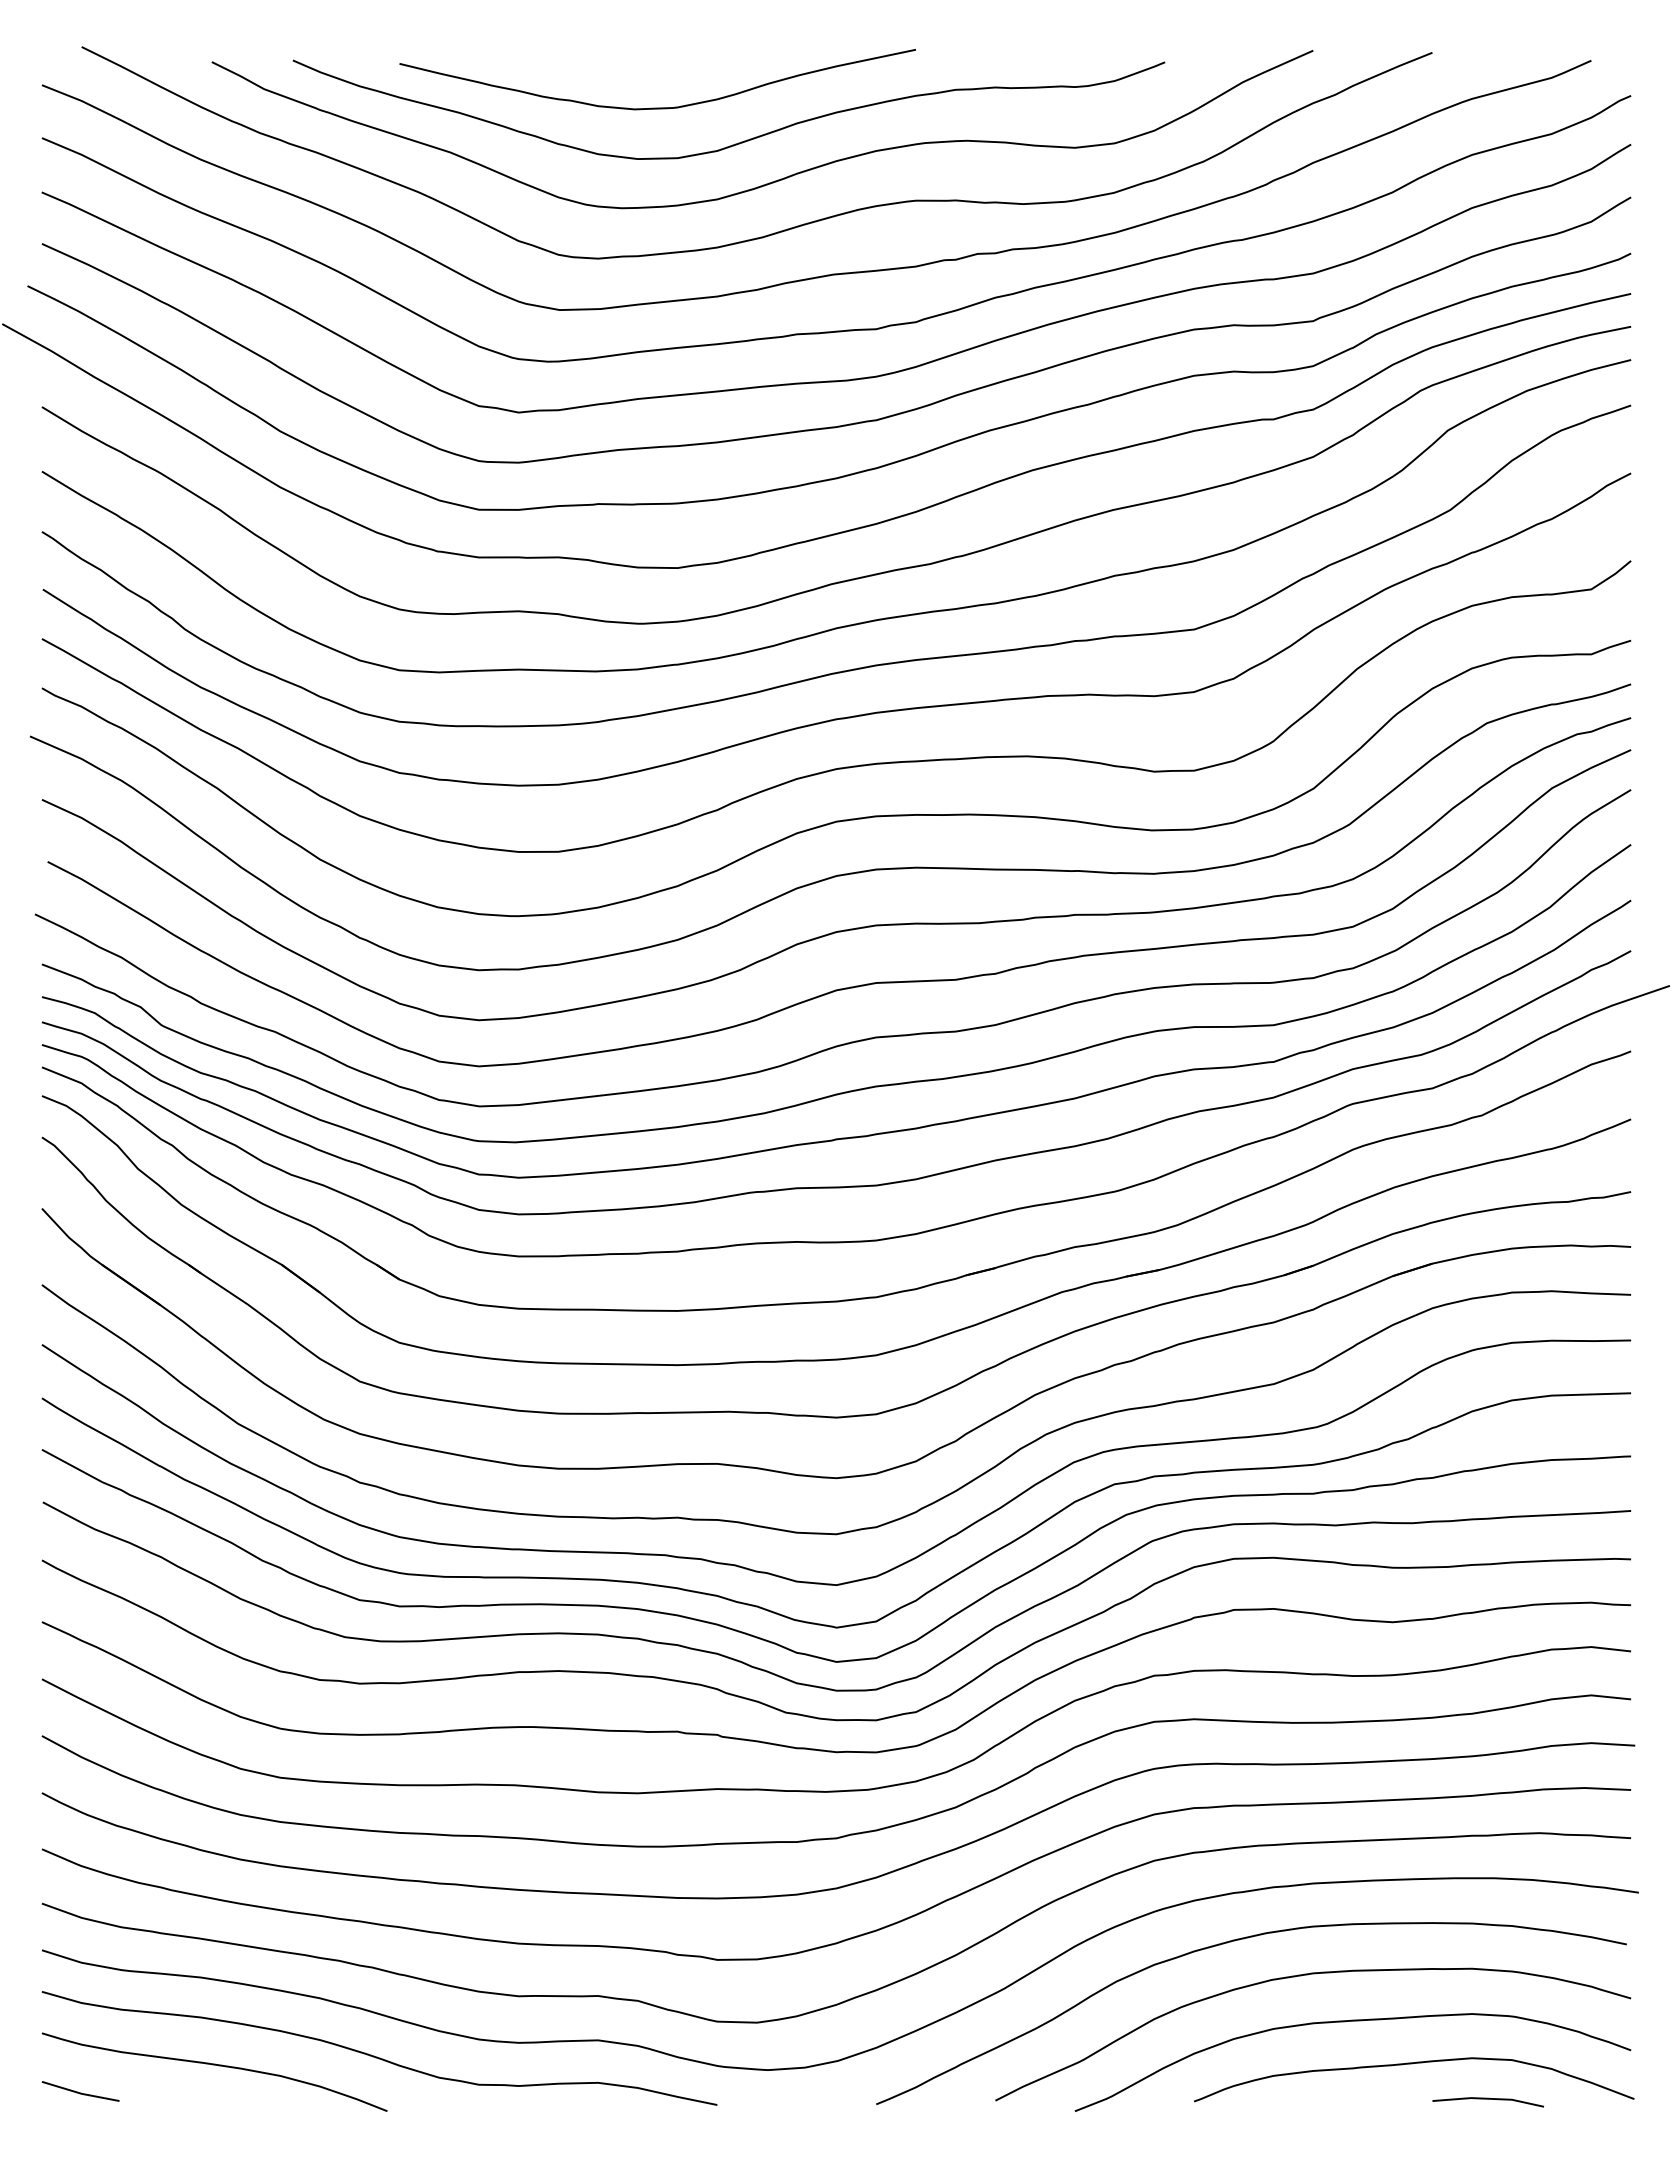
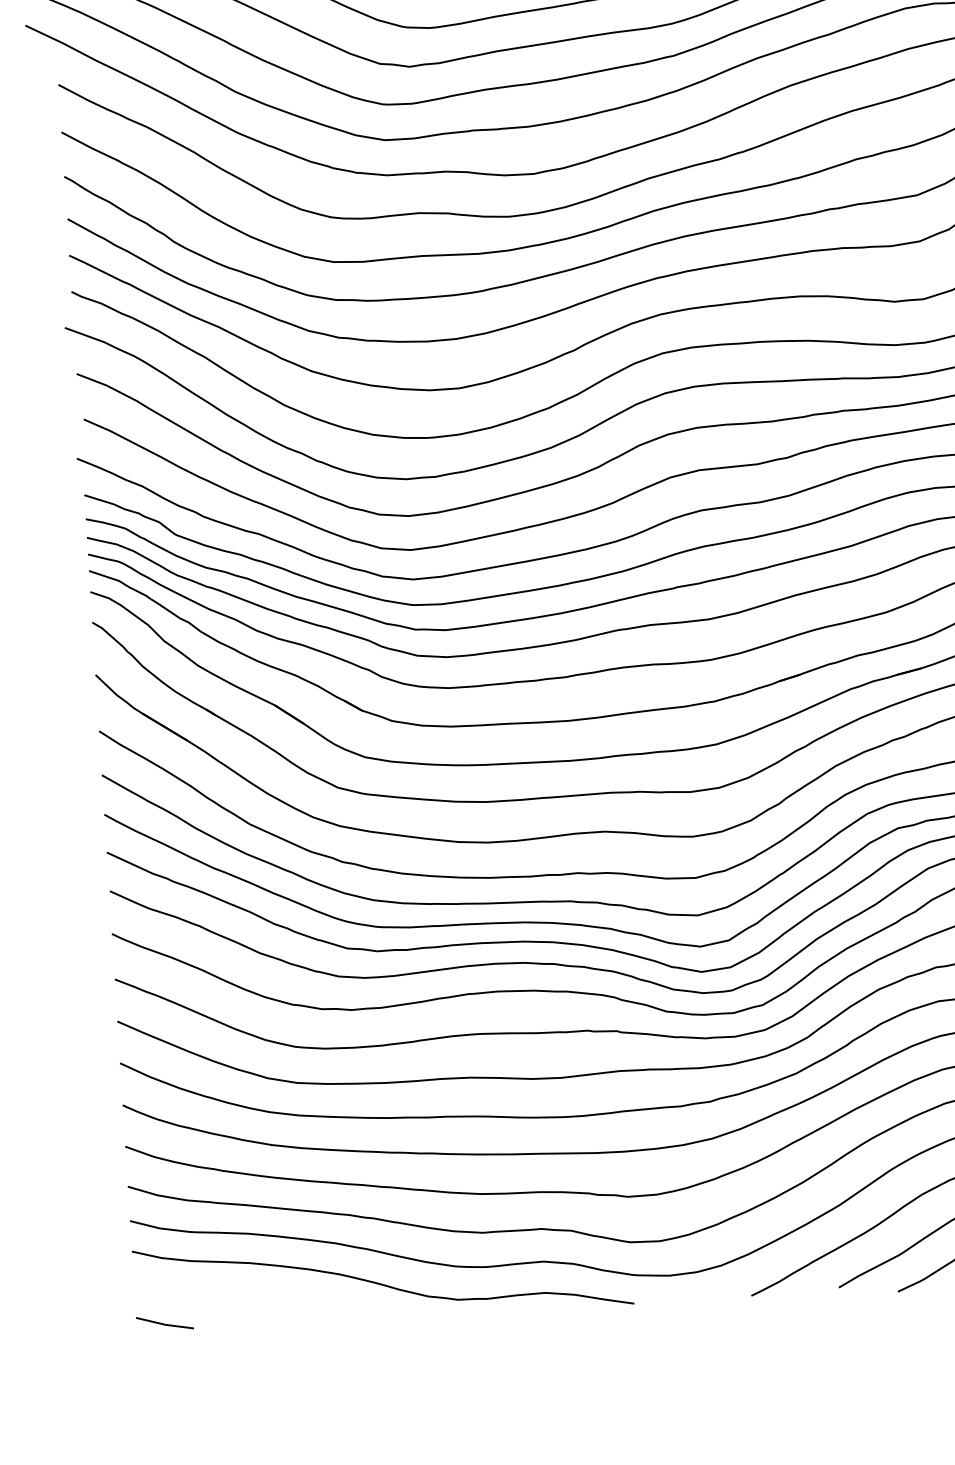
curve: (214, 2065) -> (262, 1297), removed

